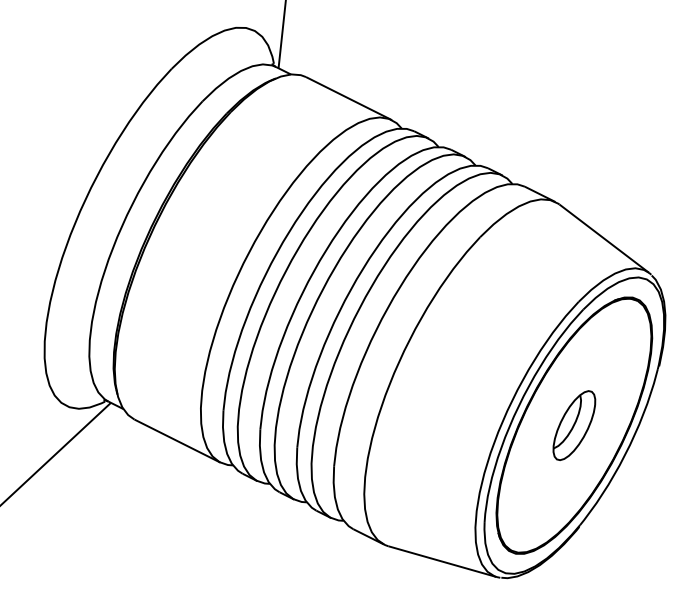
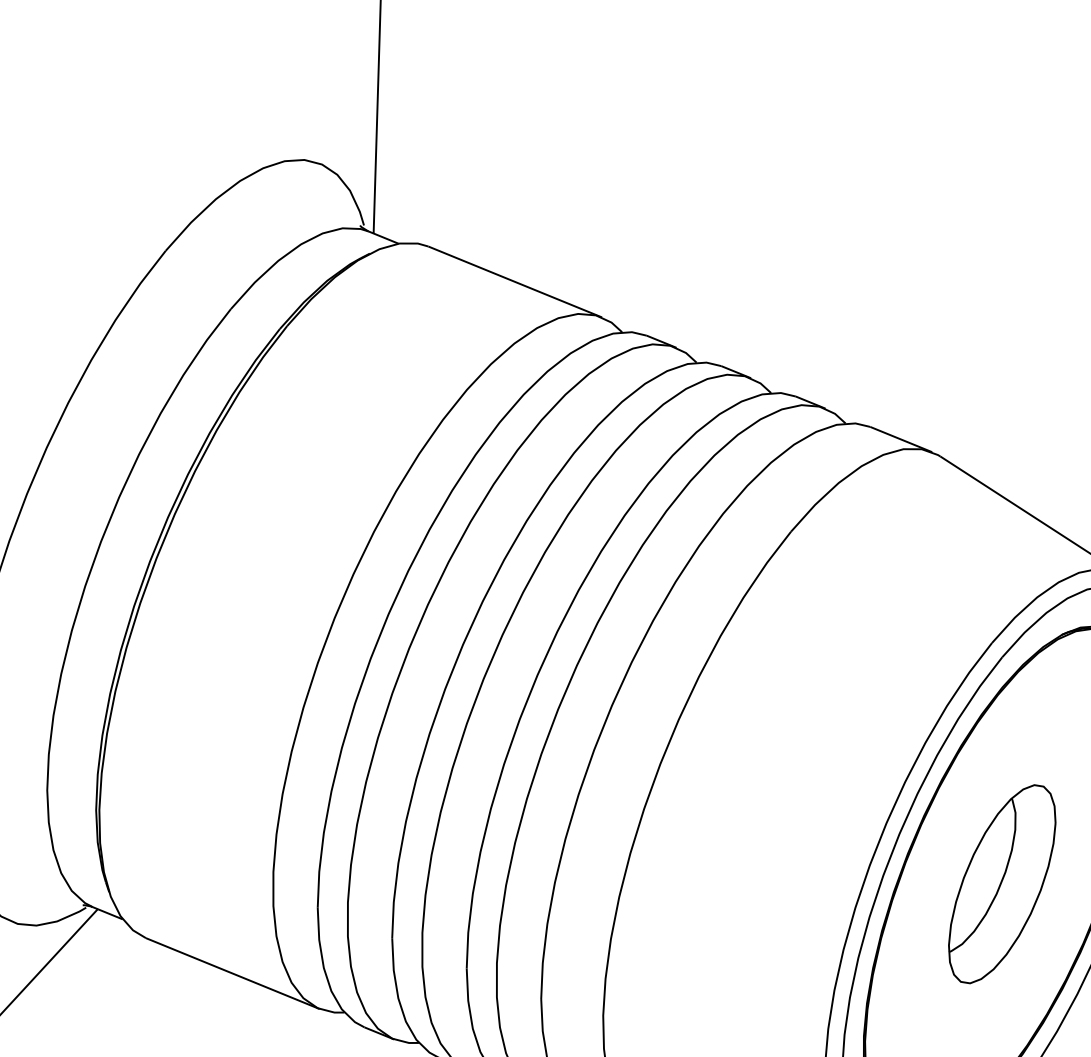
part: (574, 425) -> (1002, 883), size x1.43

